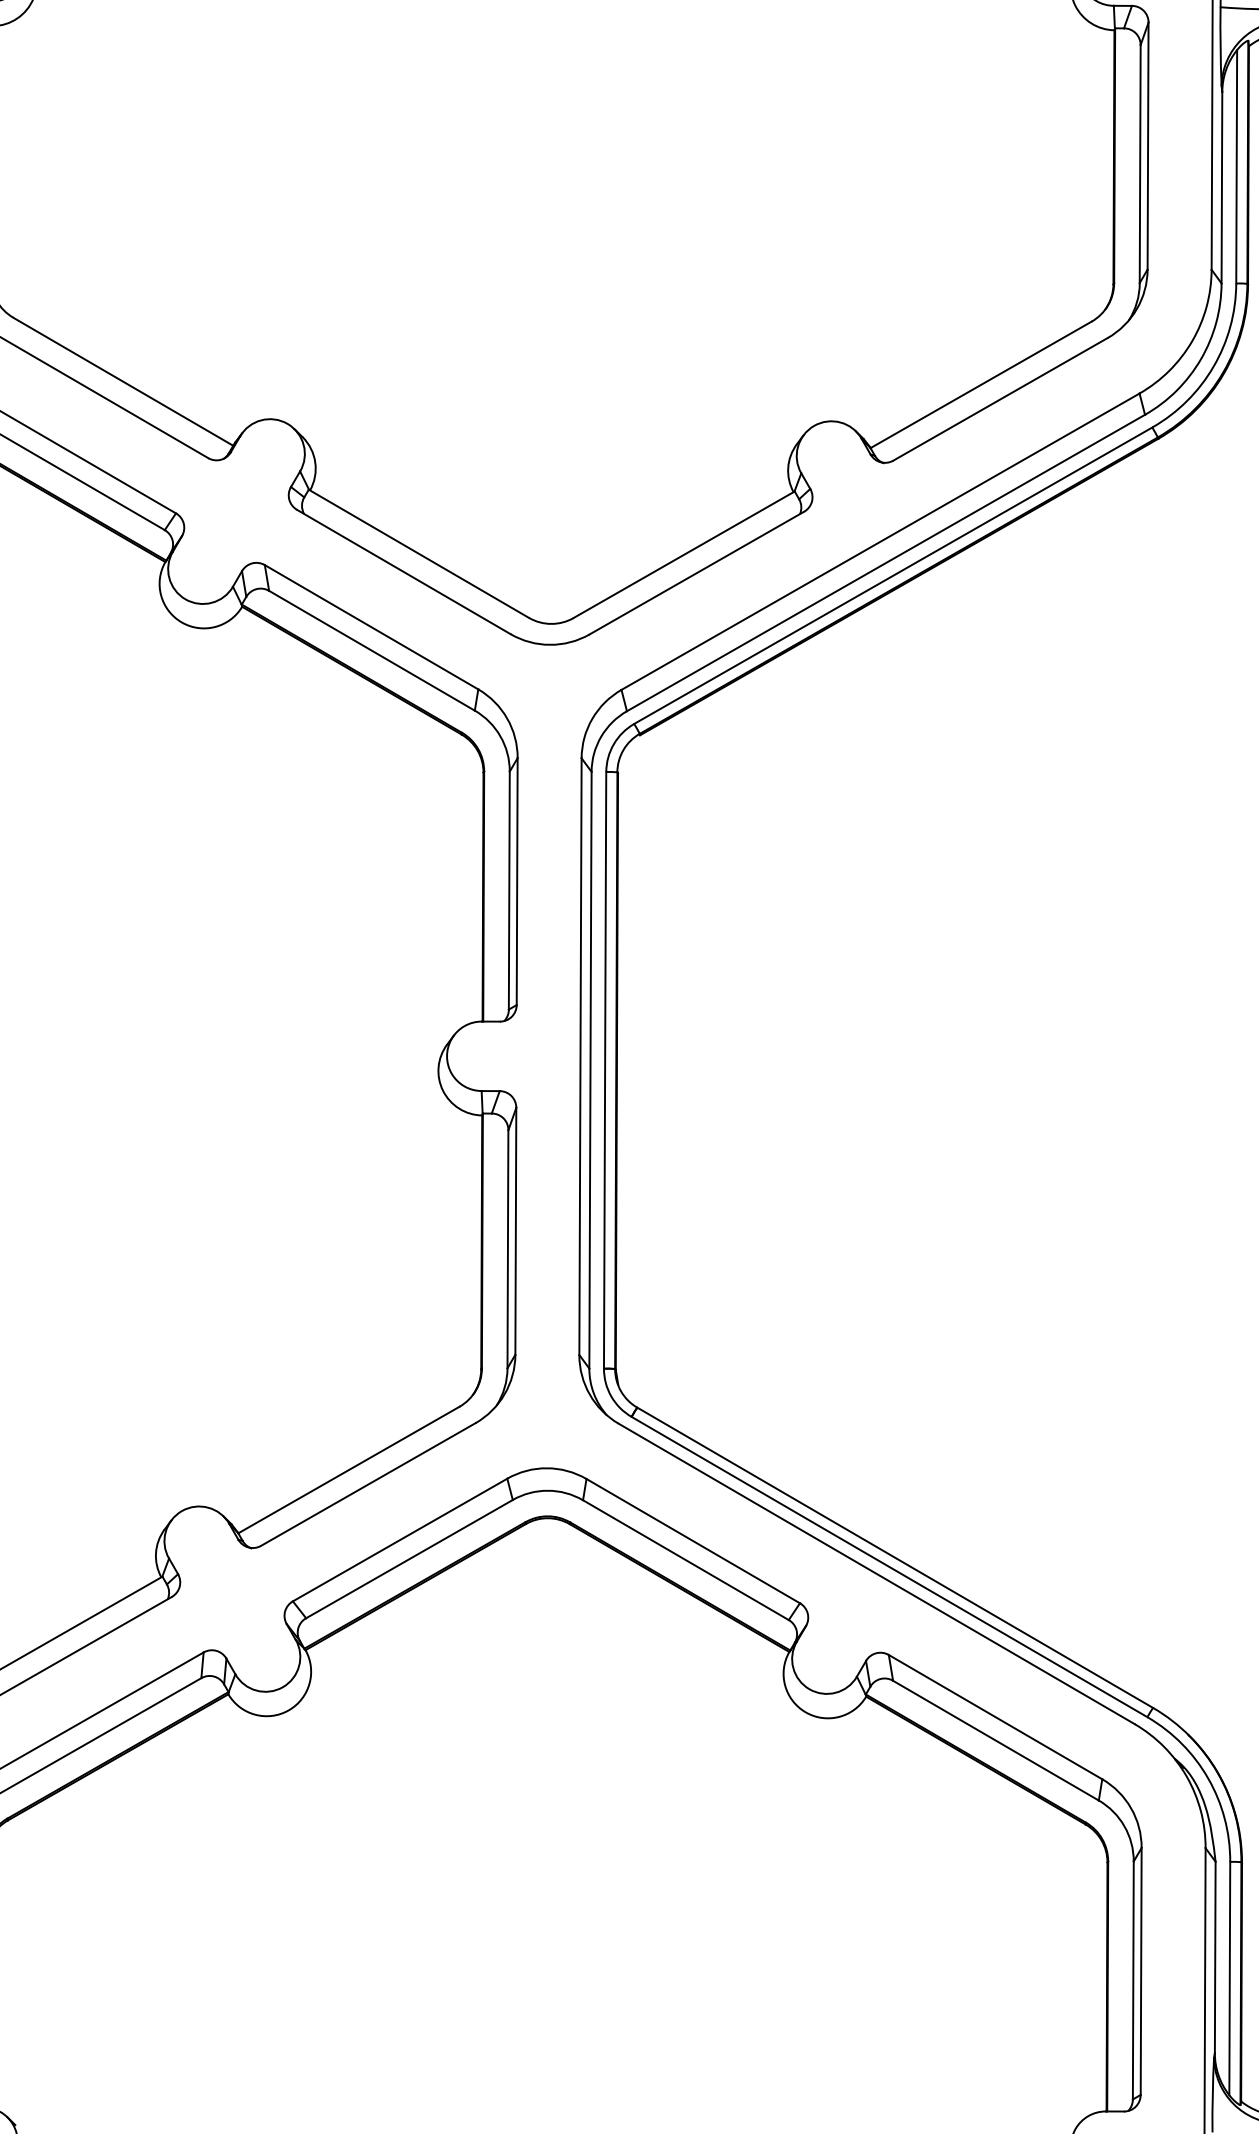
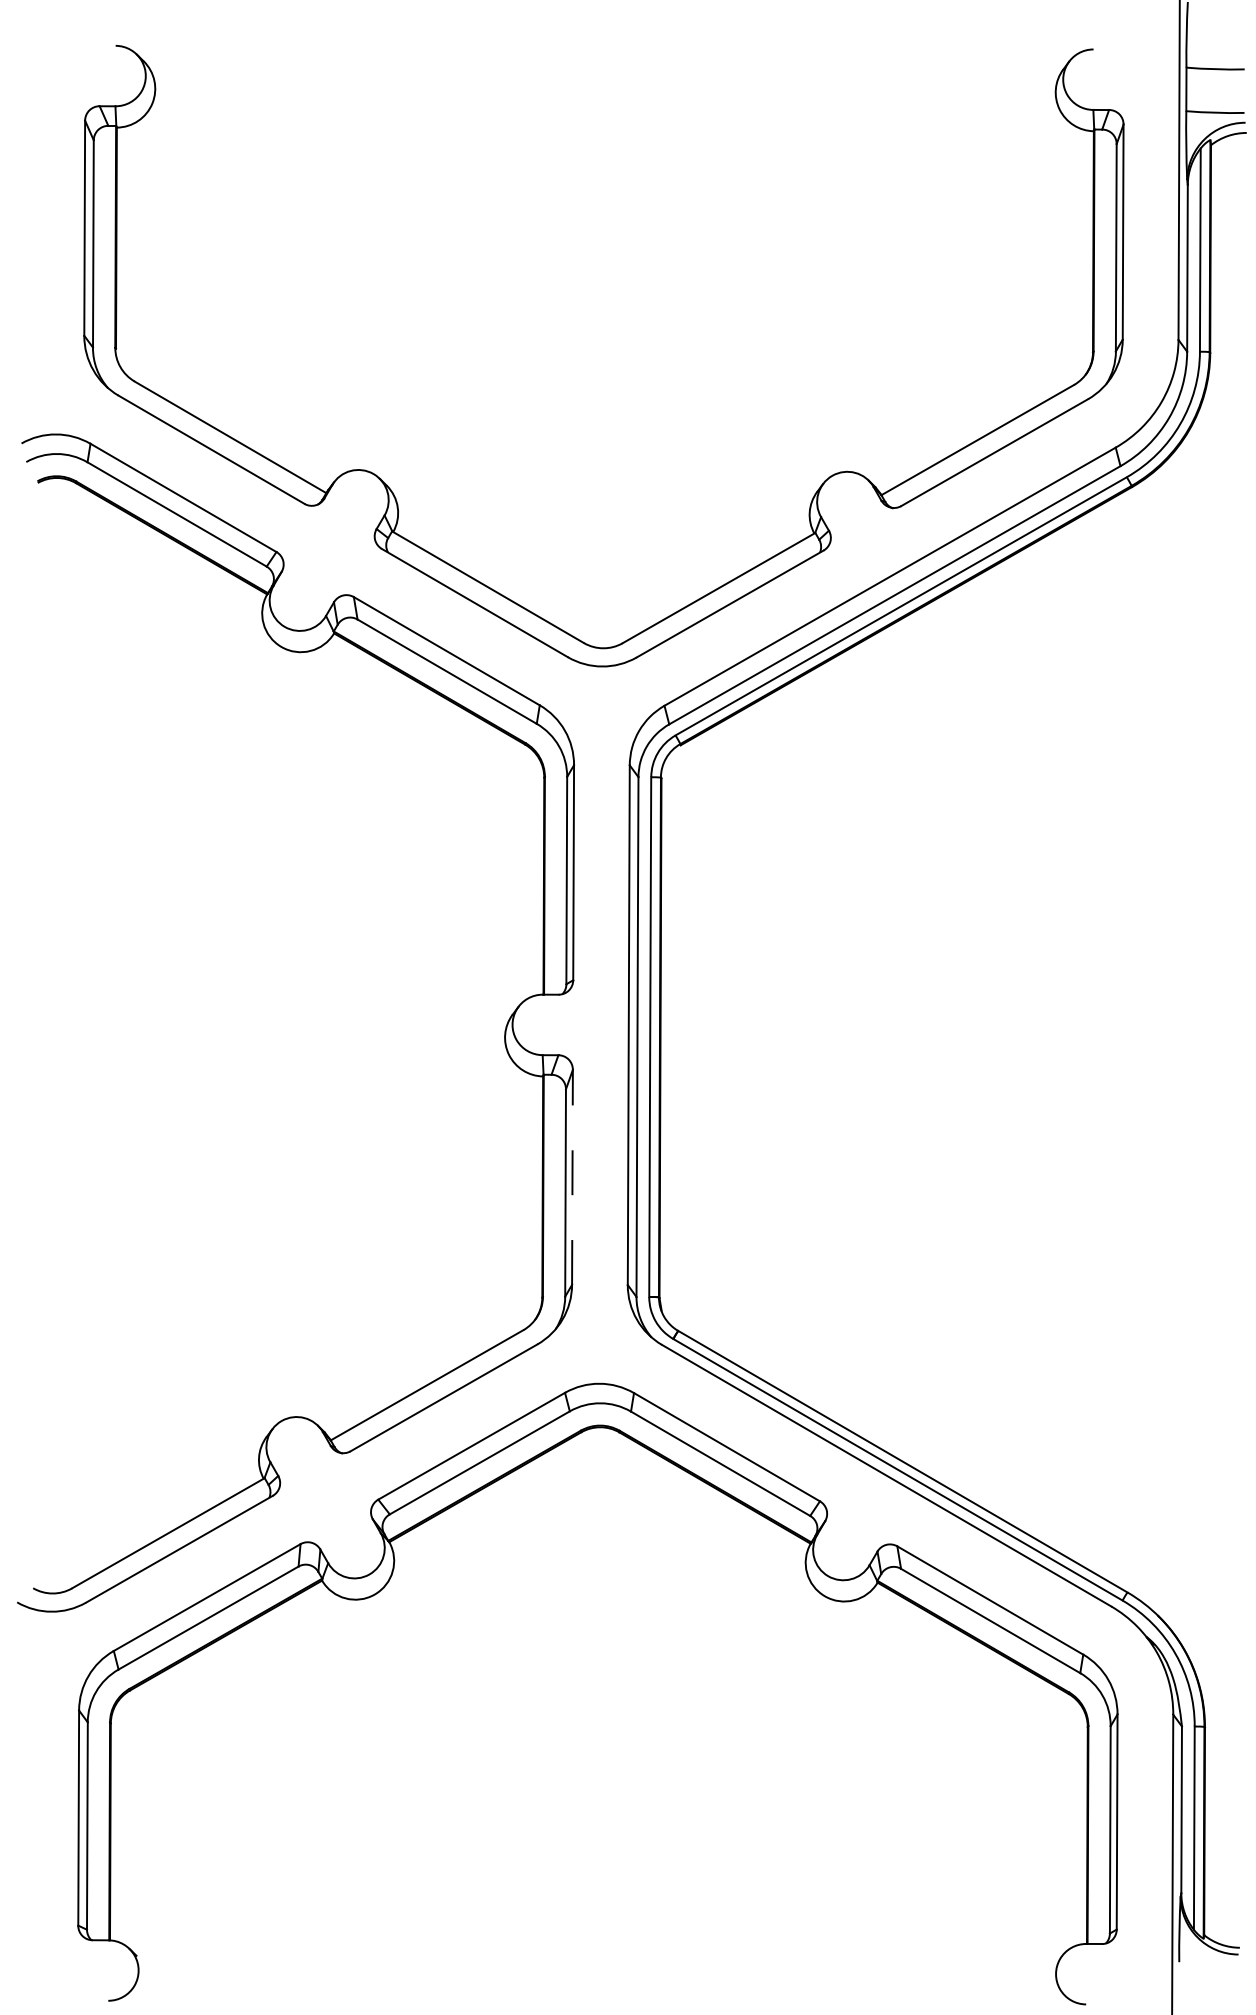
line: (515, 1231) -> (572, 1177), solid -> dashed

